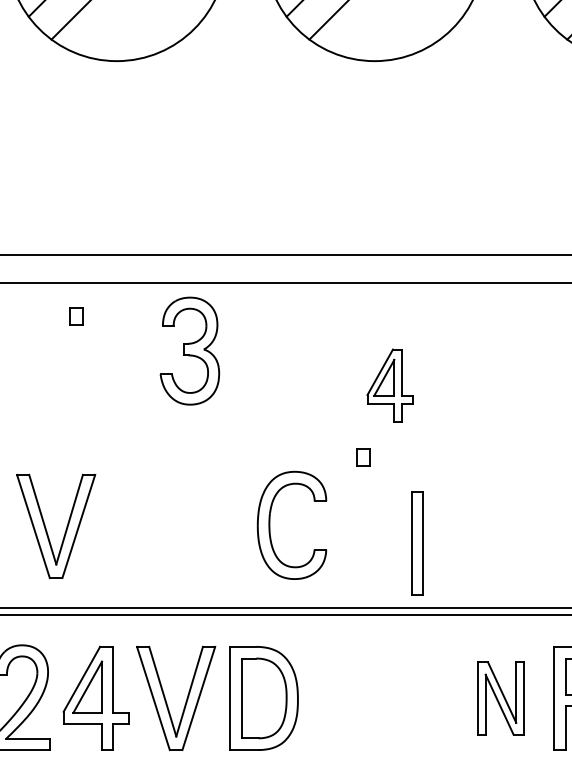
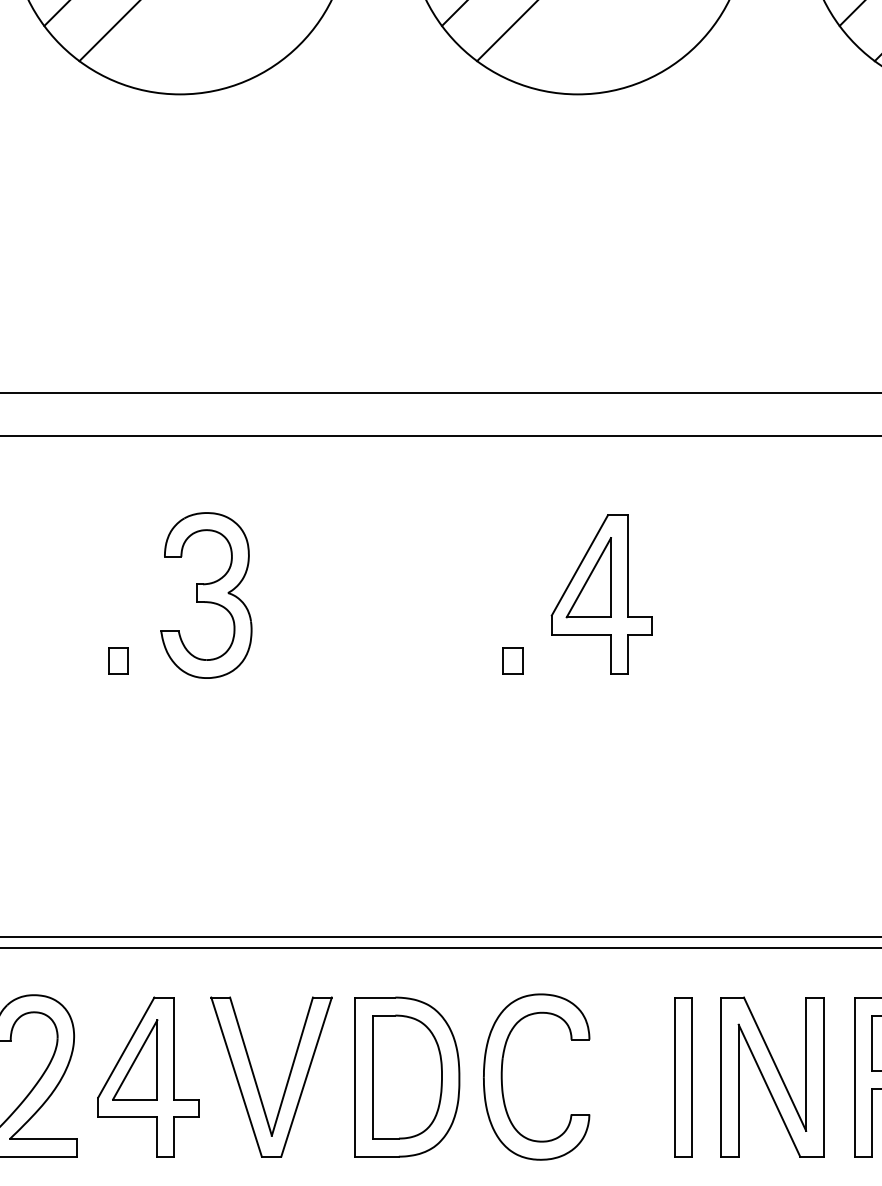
part: (76, 316) -> (117, 660), moved
part: (189, 350) -> (205, 594), moved
part: (389, 385) -> (600, 594), size x1.43
part: (363, 457) -> (512, 660), moved
part: (270, 524) -> (503, 1075), moved
part: (65, 529) -> (100, 816), removed
part: (417, 543) -> (683, 1077), moved
part: (500, 698) -> (771, 1077), size x1.43

